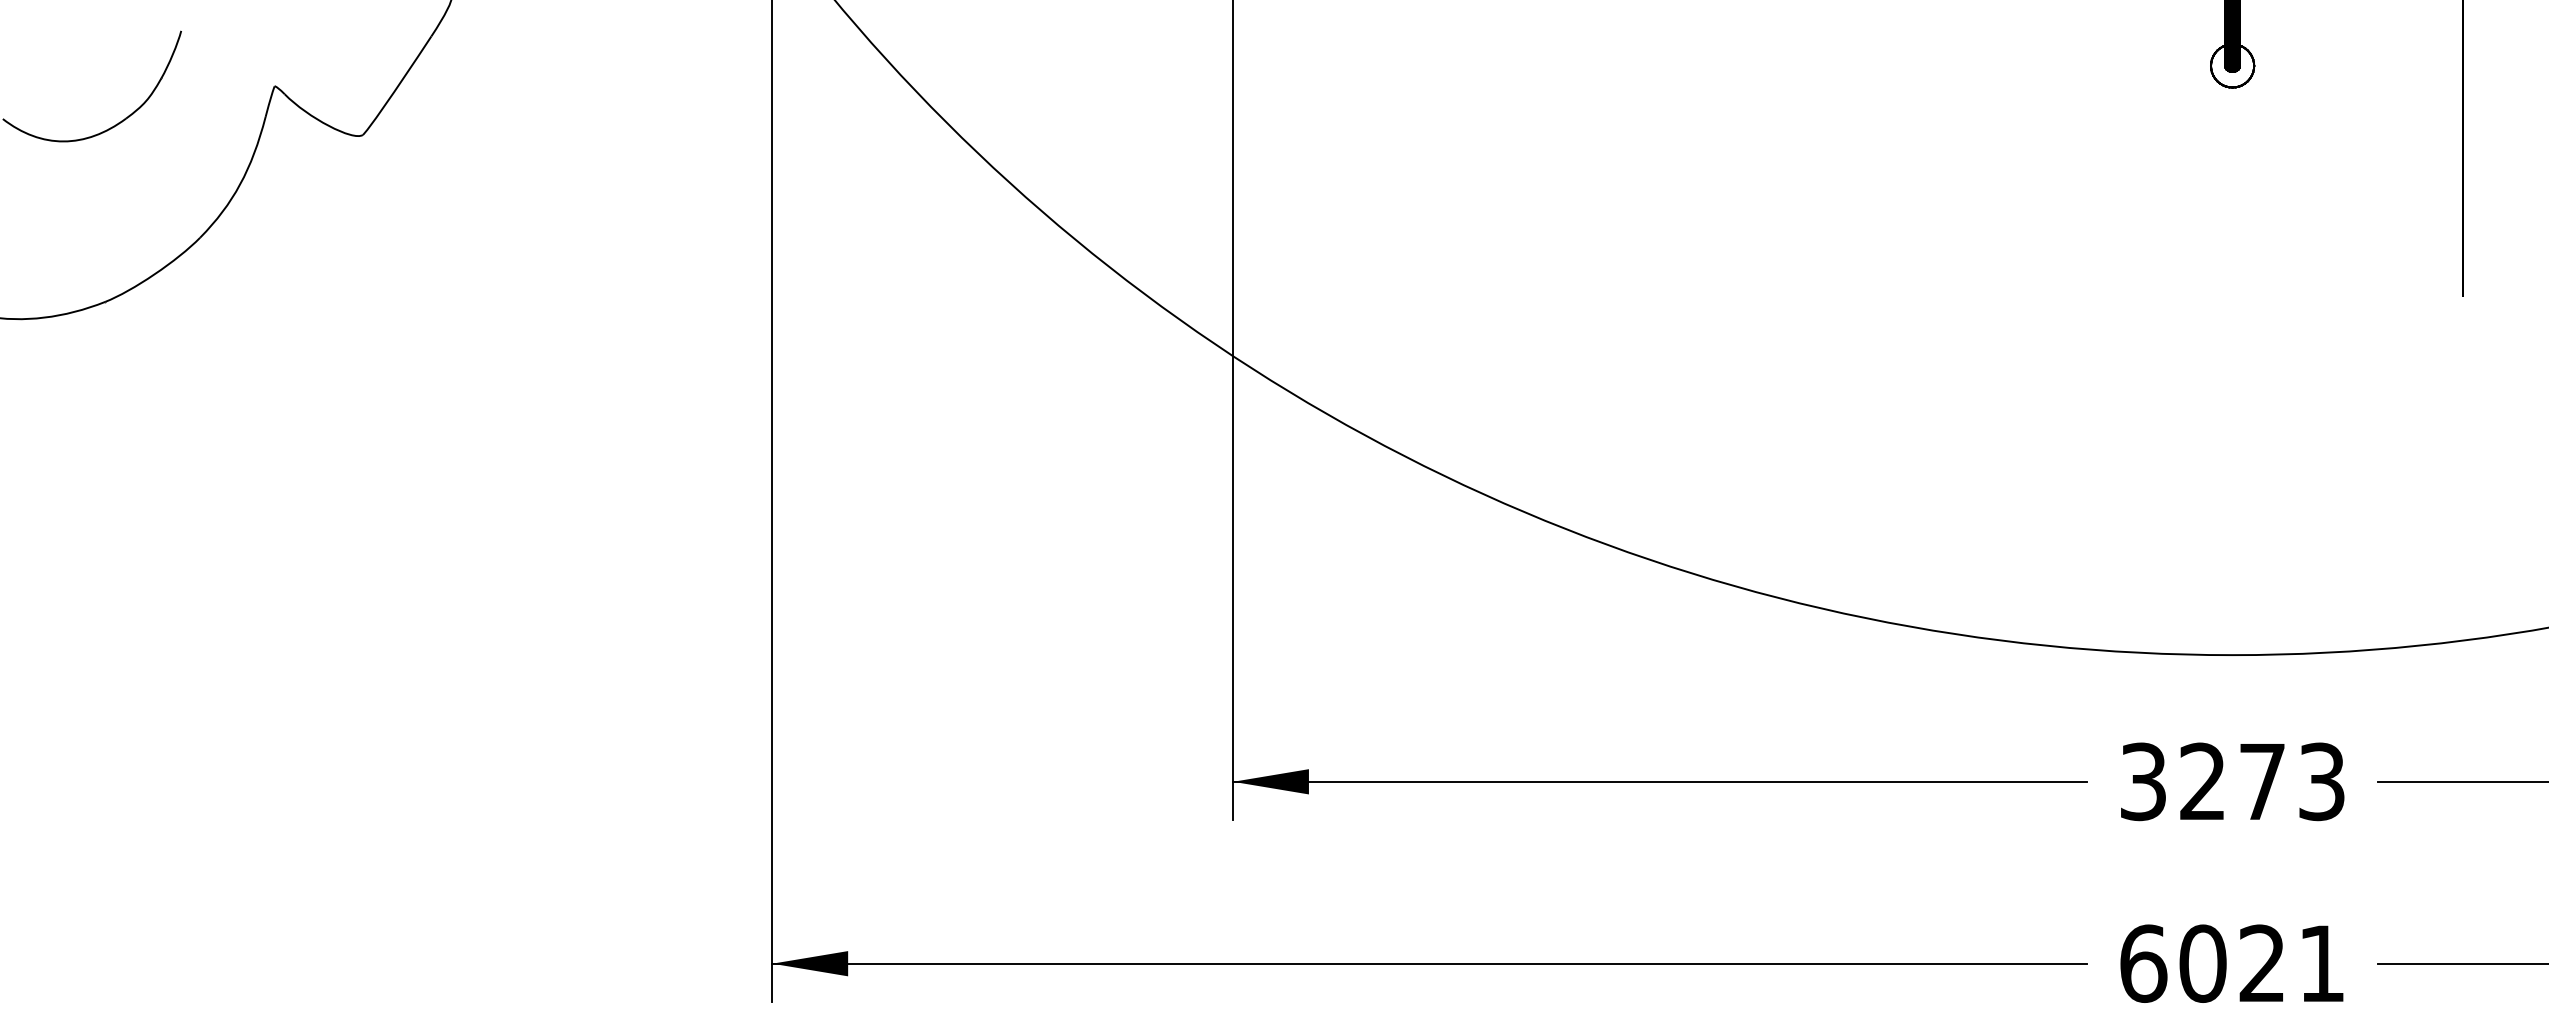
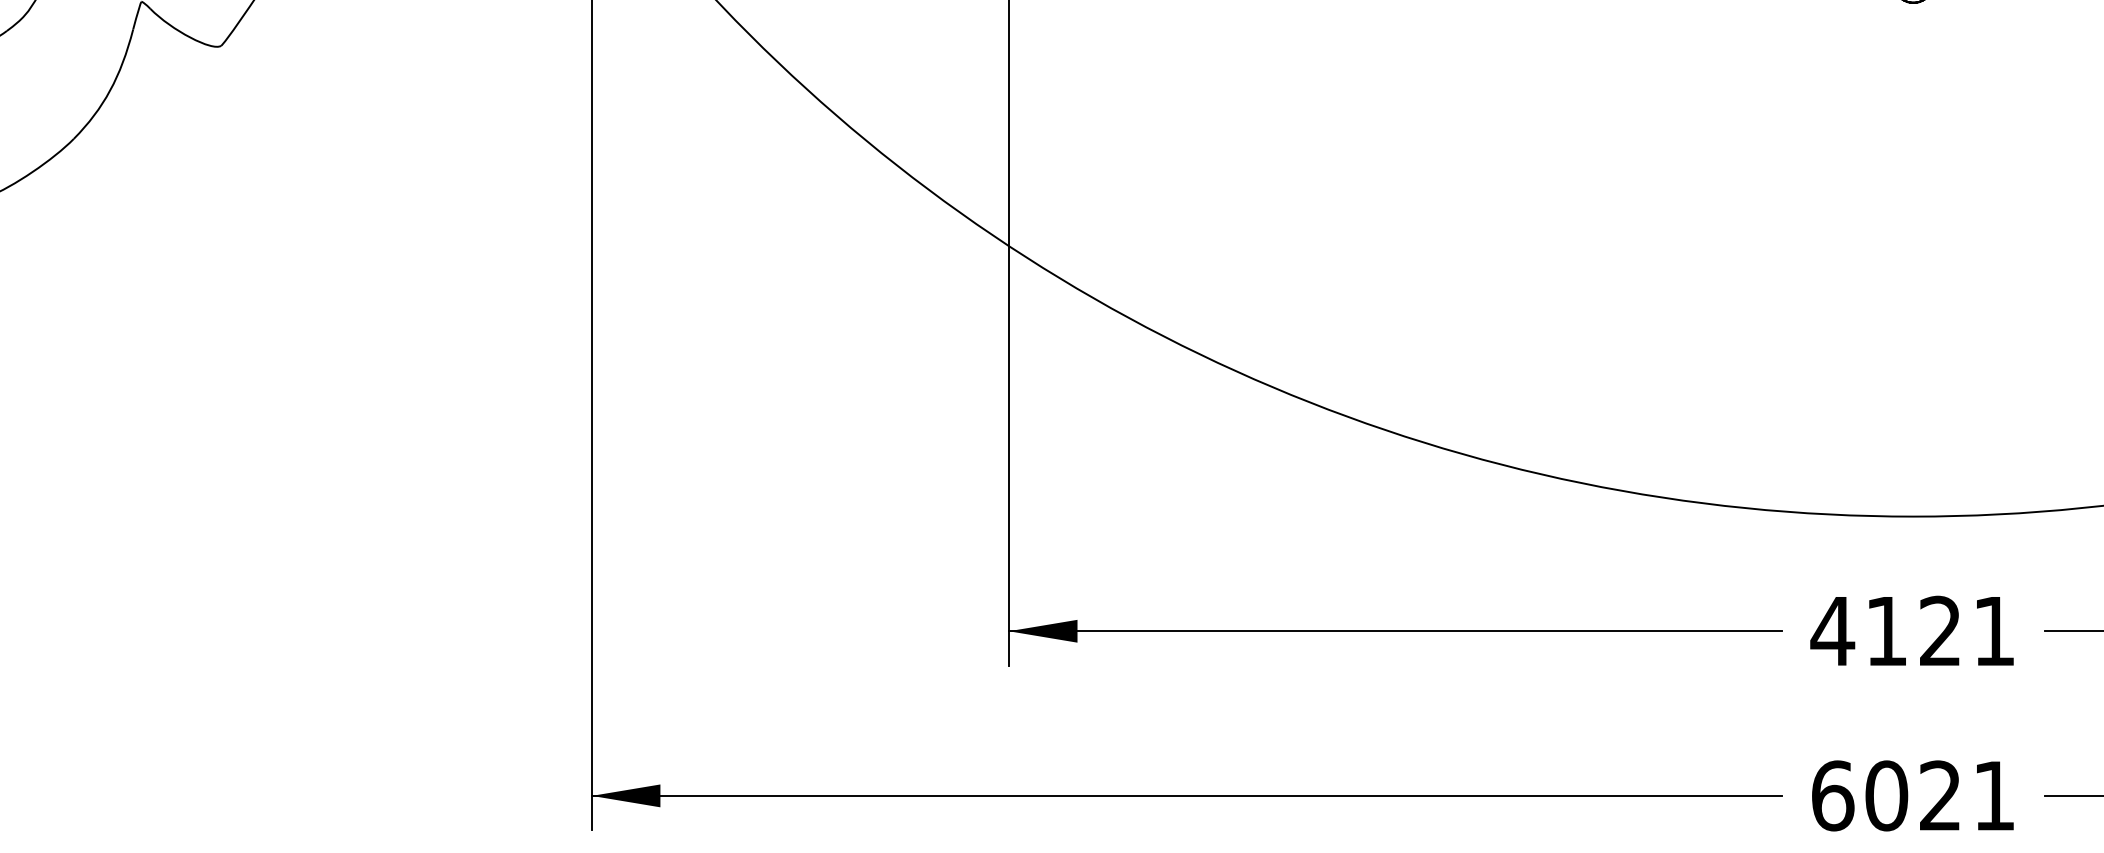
text: (2231, 781) -> (1912, 630), 3273 -> 4121

